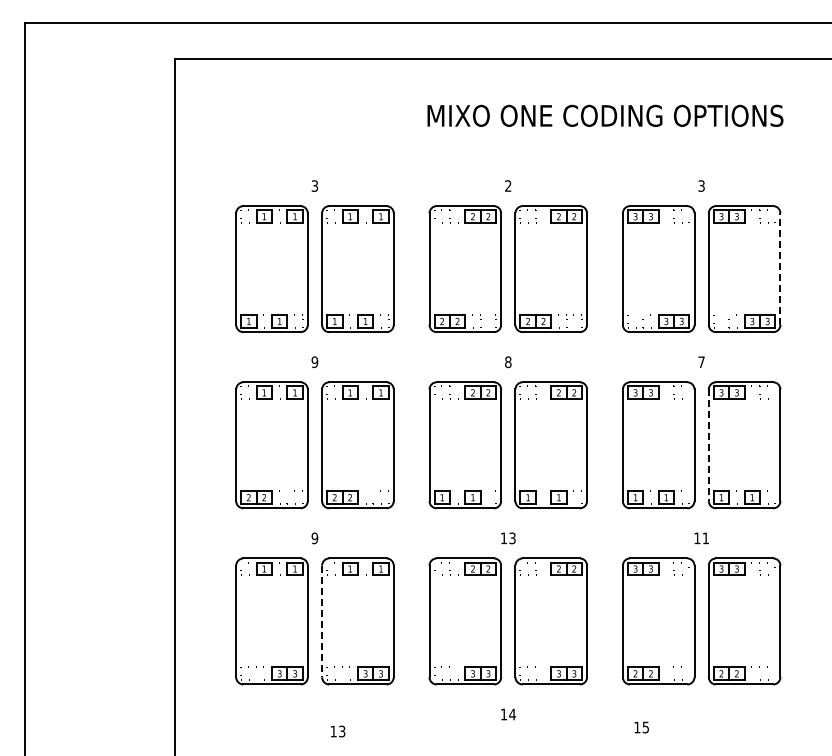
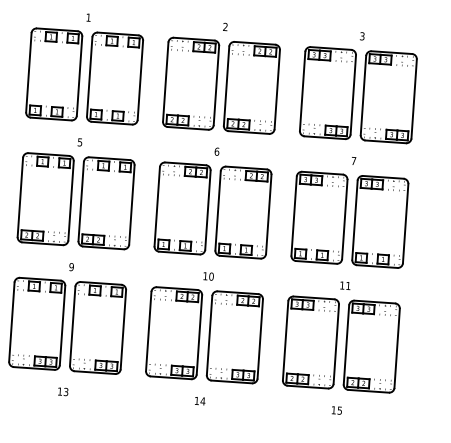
text: (314, 185) -> (88, 17), 3 -> 1
line: (780, 269) -> (414, 99), dashed -> solid
text: (314, 361) -> (79, 141), 9 -> 5
text: (508, 361) -> (217, 151), 8 -> 6
line: (708, 445) -> (354, 220), dashed -> solid
text: (512, 538) -> (211, 276), 13 -> 10
line: (322, 621) -> (72, 326), dashed -> solid
text: (641, 727) -> (336, 410), moved
text: (338, 731) -> (63, 391), moved

